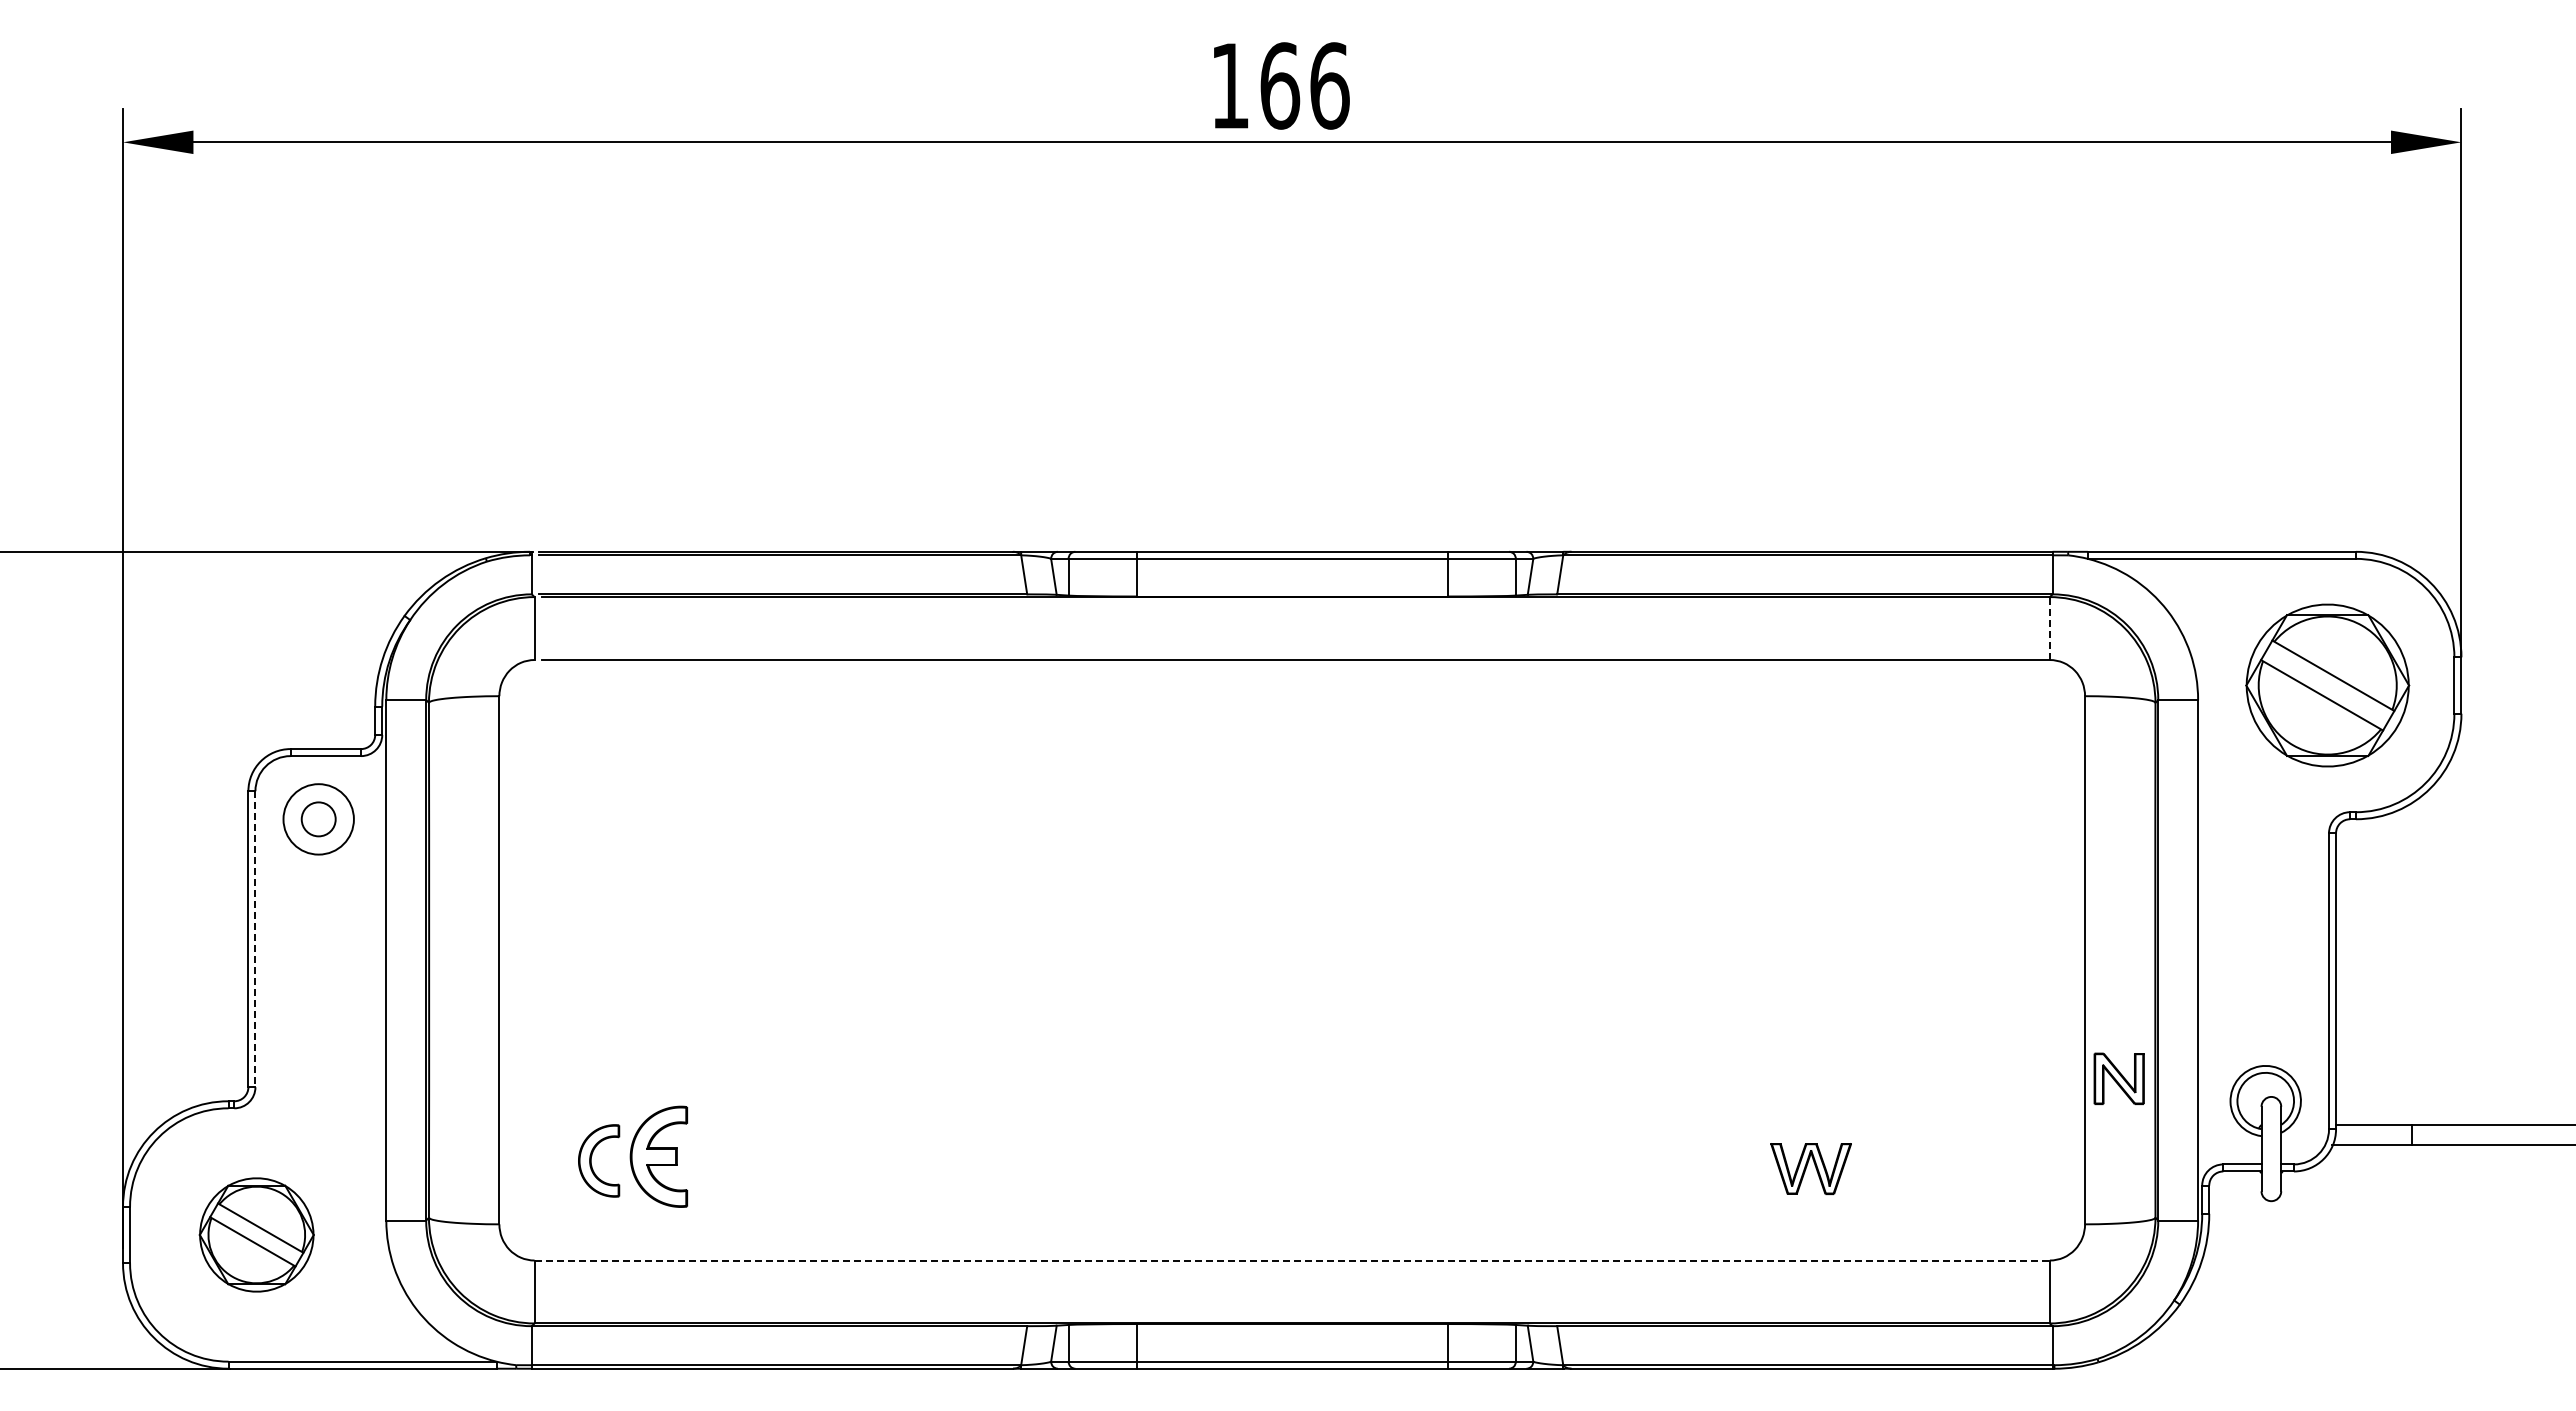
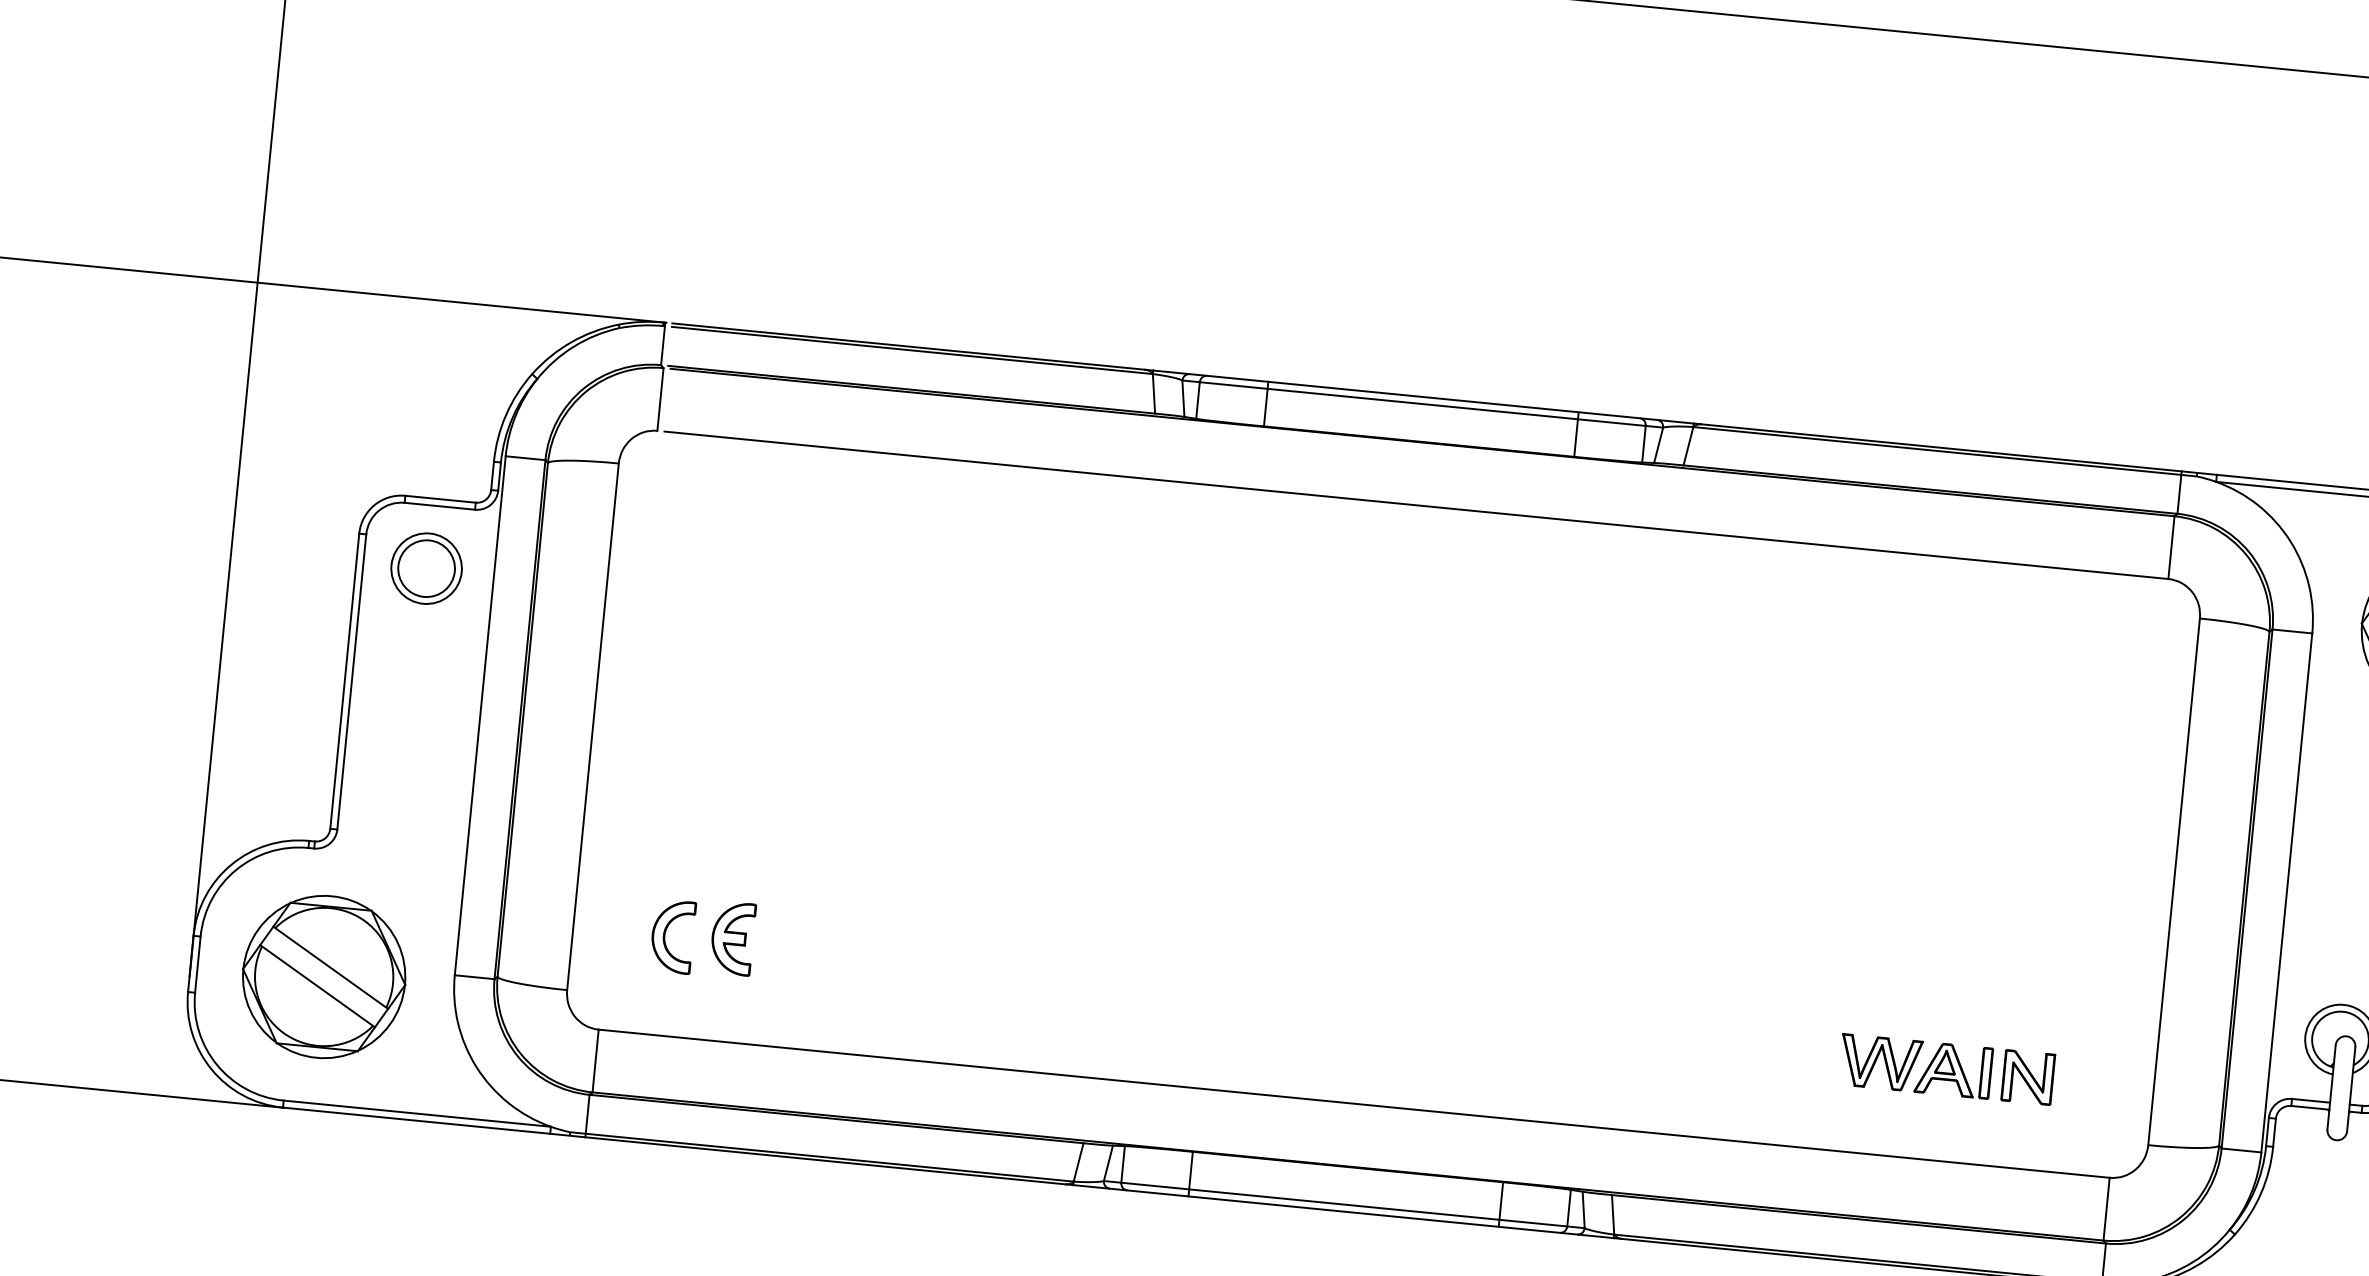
line: (2049, 628) -> (2171, 547), dashed -> solid
circle: (318, 819) -> (426, 568), size x1.67
line: (255, 939) -> (351, 682), dashed -> solid
part: (2118, 1078) -> (2027, 1077), moved
part: (658, 1156) -> (732, 938), size x0.71
part: (1884, 1168) -> (1953, 1069), added
part: (256, 1234) -> (323, 976), size x1.43
line: (1292, 1260) -> (1354, 1103), dashed -> solid

